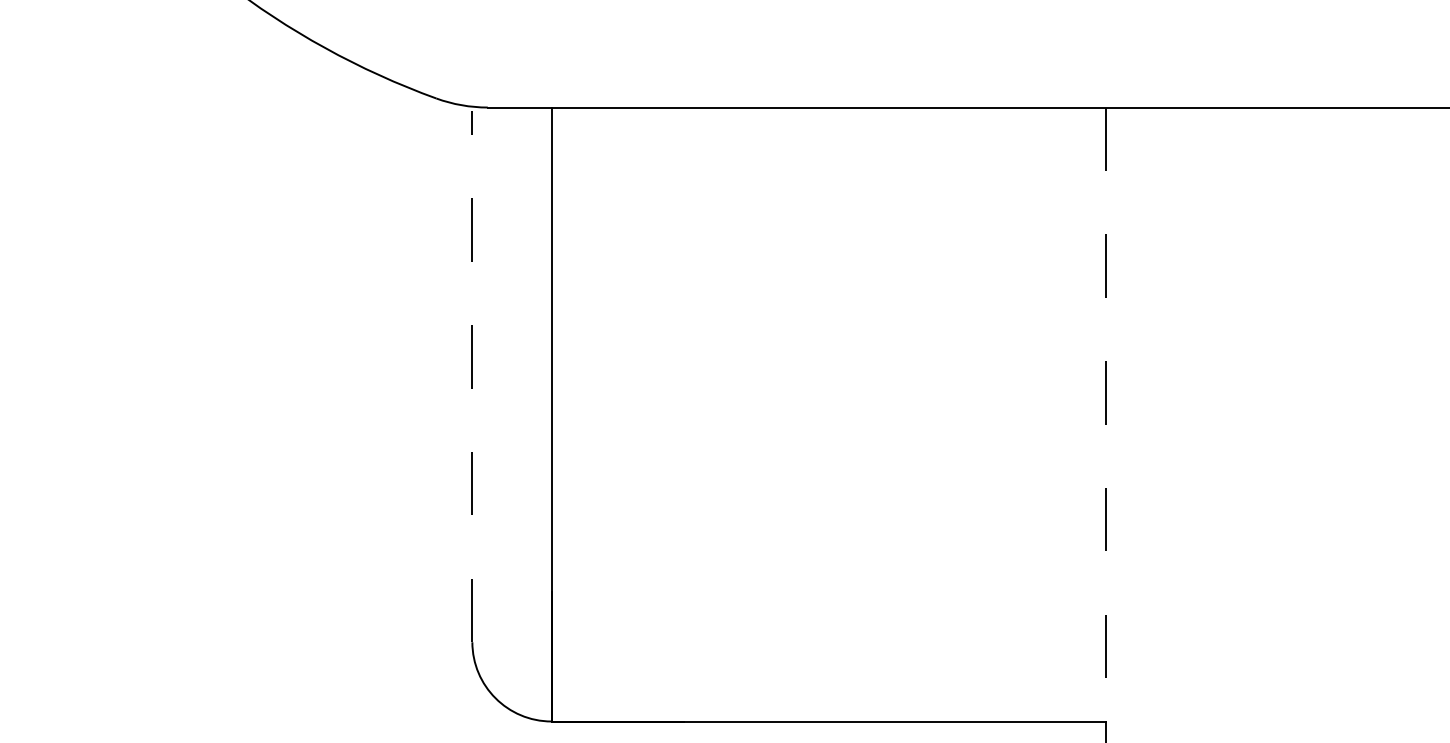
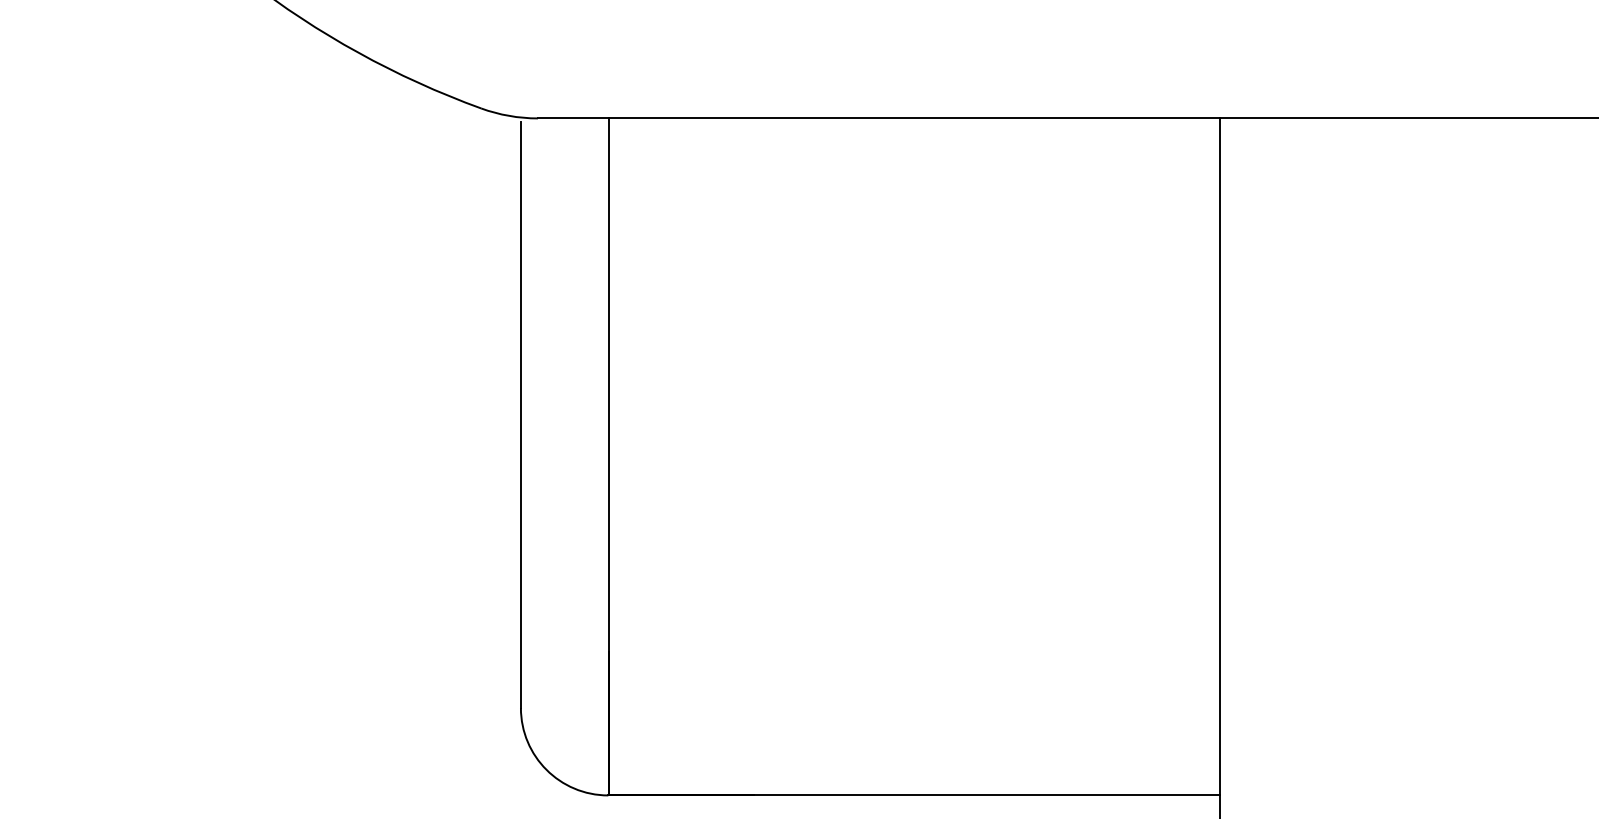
line: (472, 376) -> (521, 415), dashed -> solid
line: (1106, 414) -> (1220, 456), dashed -> solid

